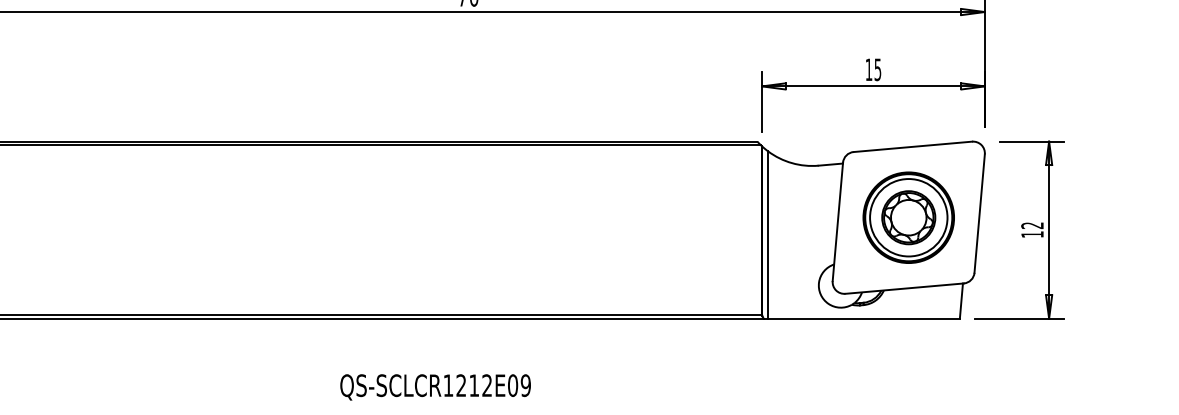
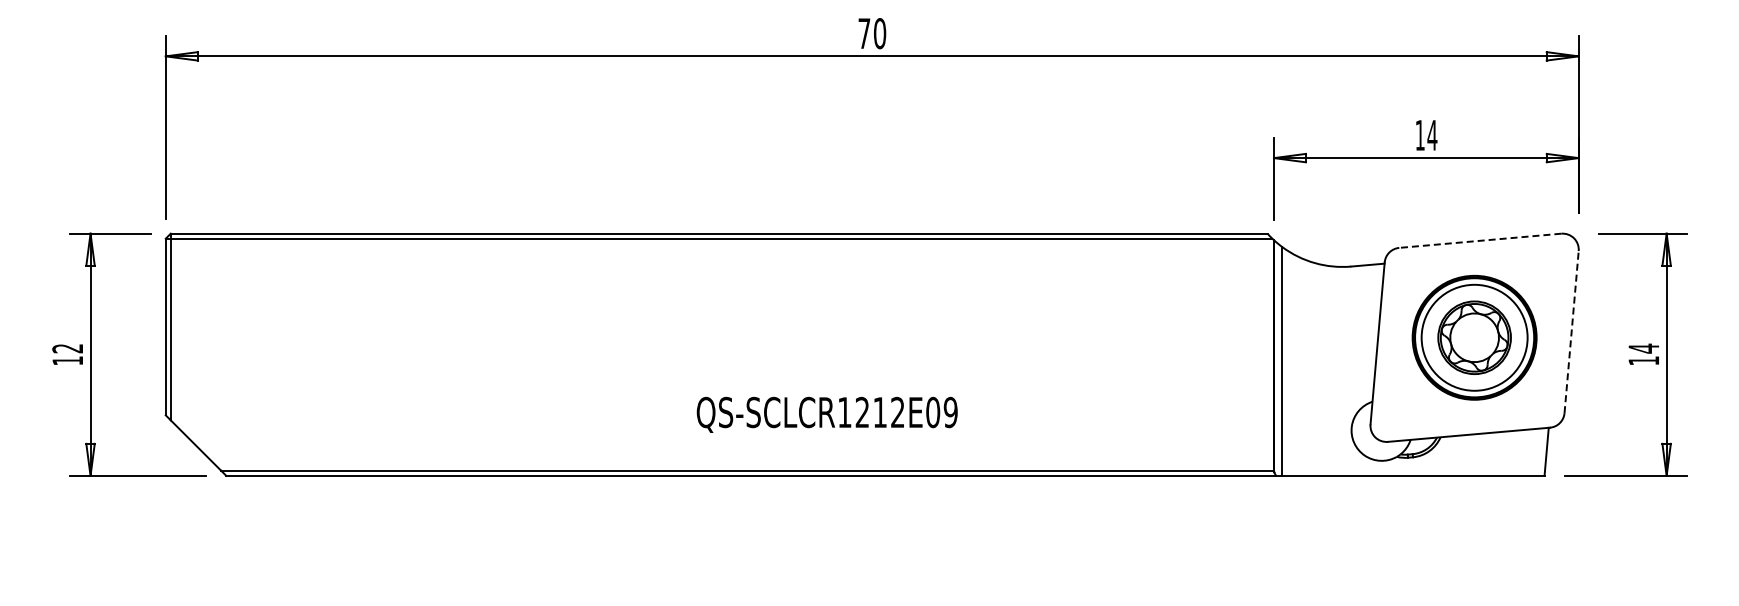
text: (877, 69) -> (1432, 135), 15 -> 14
line: (912, 146) -> (1479, 240), solid -> dashed
line: (979, 213) -> (1571, 331), solid -> dashed
text: (1032, 225) -> (1643, 348), 12 -> 14
text: (435, 387) -> (826, 414), moved

